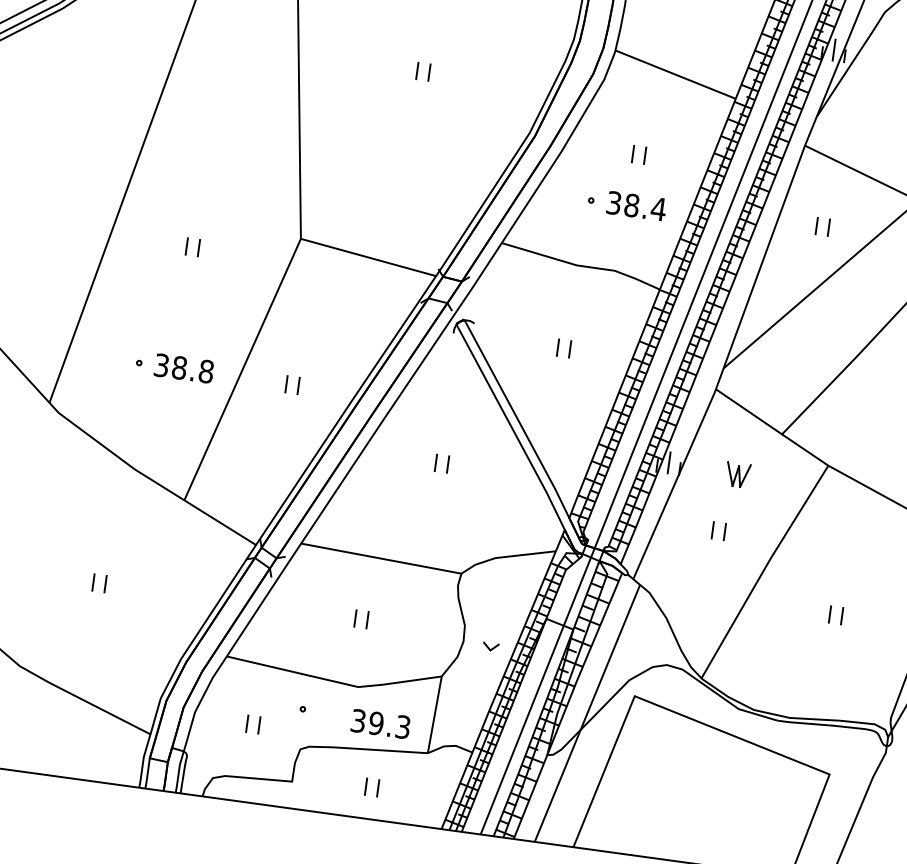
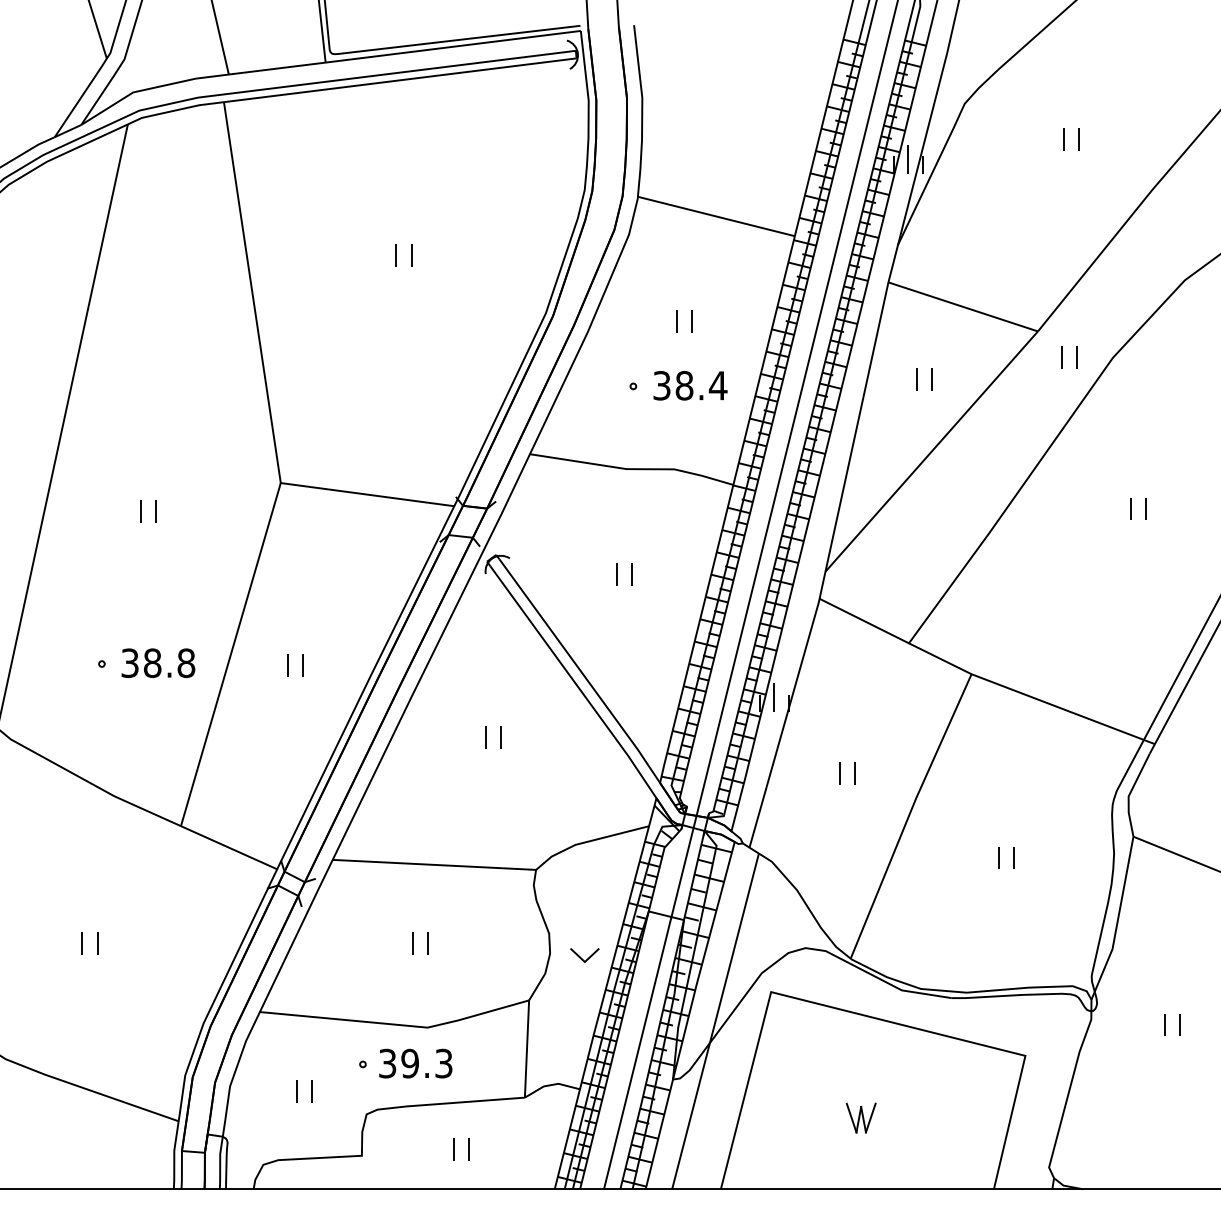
part: (737, 474) -> (860, 1117), moved
part: (490, 646) -> (584, 955), size x1.43
text: (380, 723) -> (415, 1063), moved

